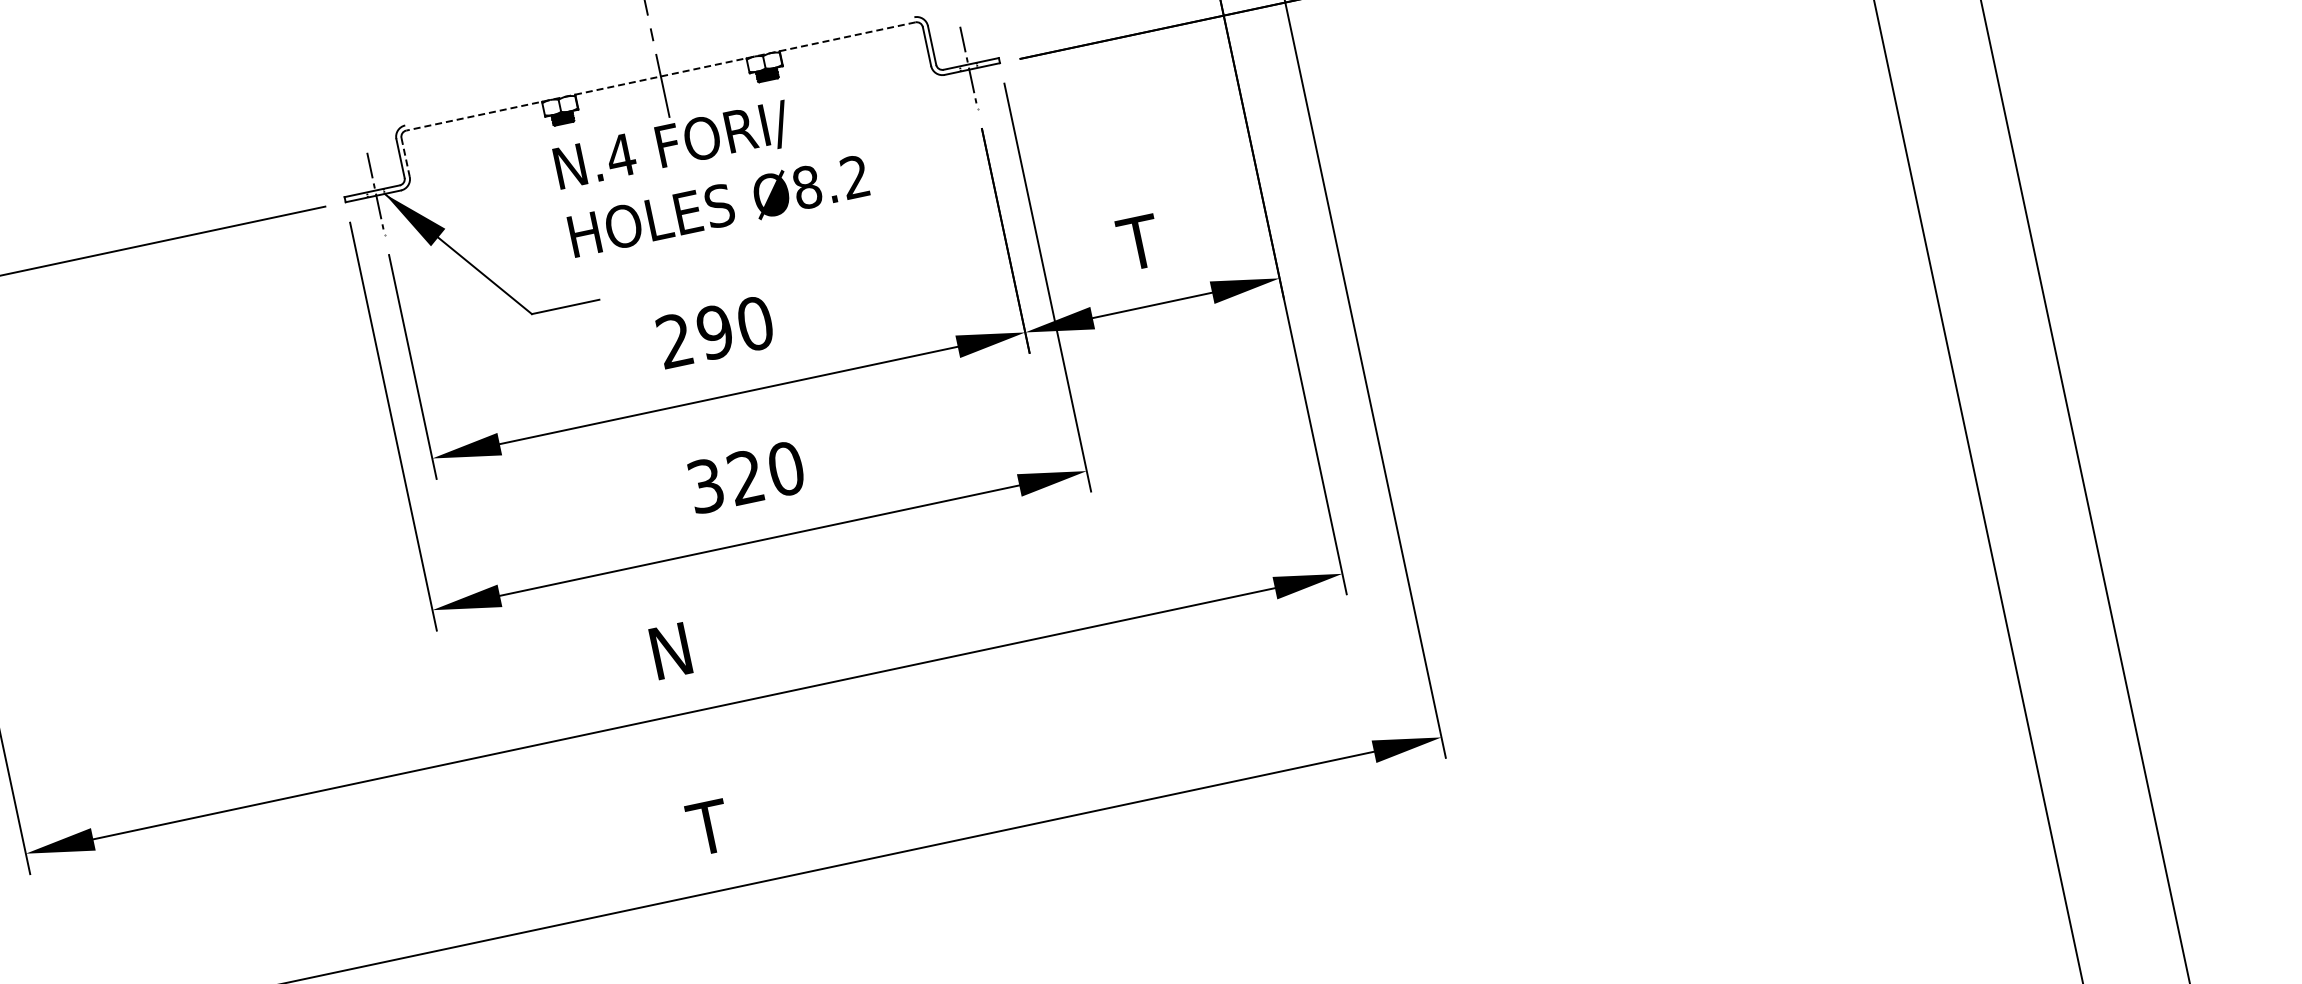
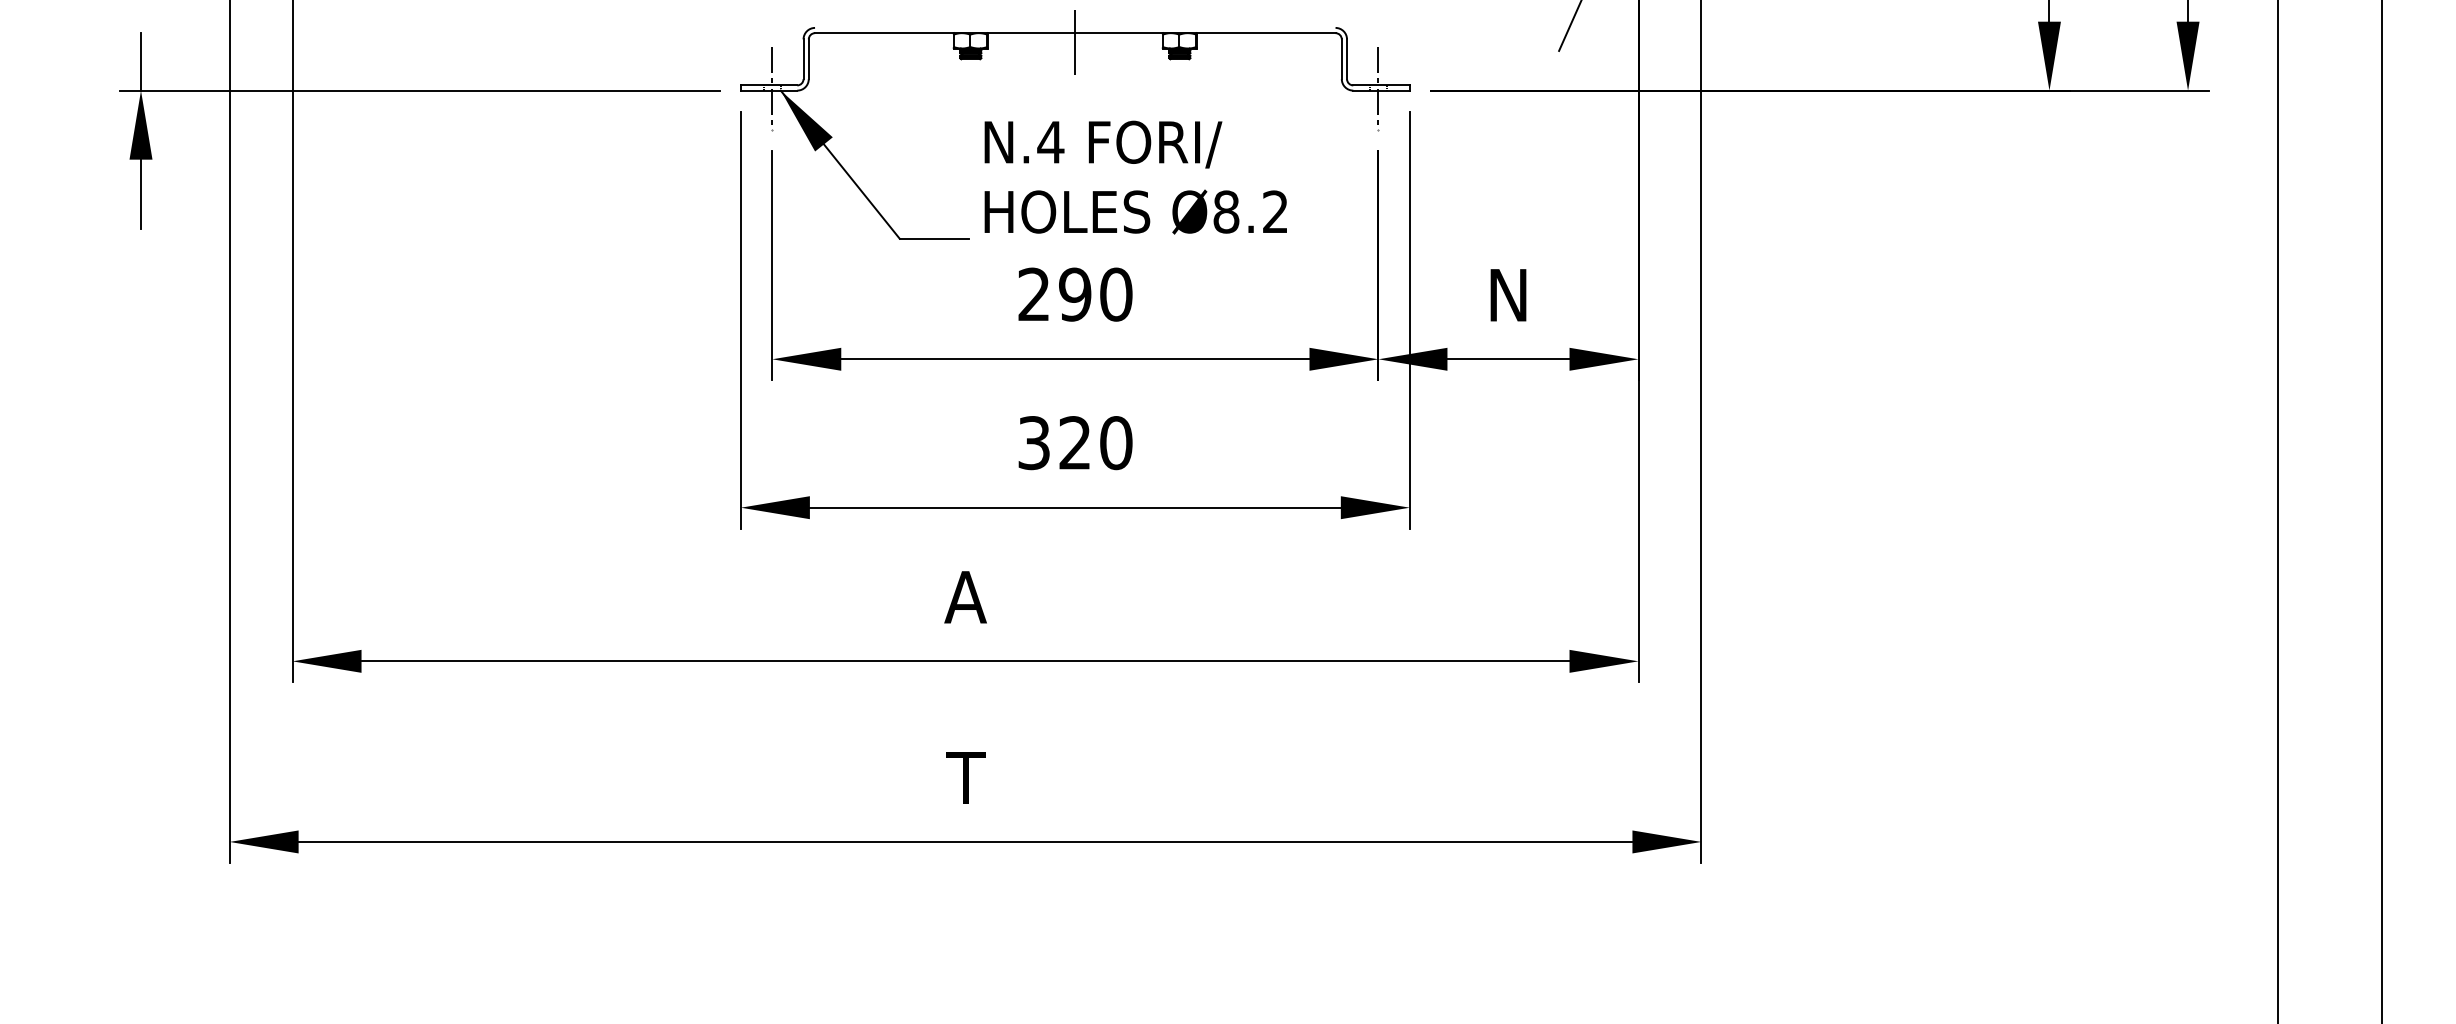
line: (660, 76) -> (1074, 33), dashed -> solid
line: (405, 157) -> (808, 59), dashed -> solid
text: (711, 172) -> (1135, 177), moved
text: (1139, 243) -> (1508, 295), T -> N
text: (670, 651) -> (965, 597), N -> A

